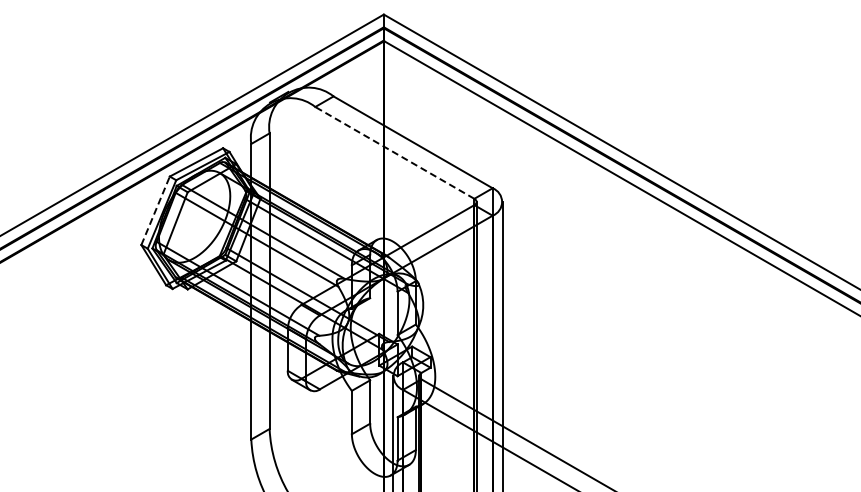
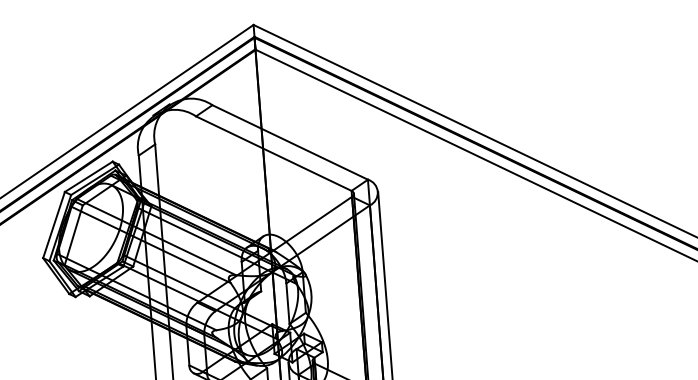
line: (394, 152) -> (273, 153), dashed -> solid
line: (155, 210) -> (53, 224), dashed -> solid

